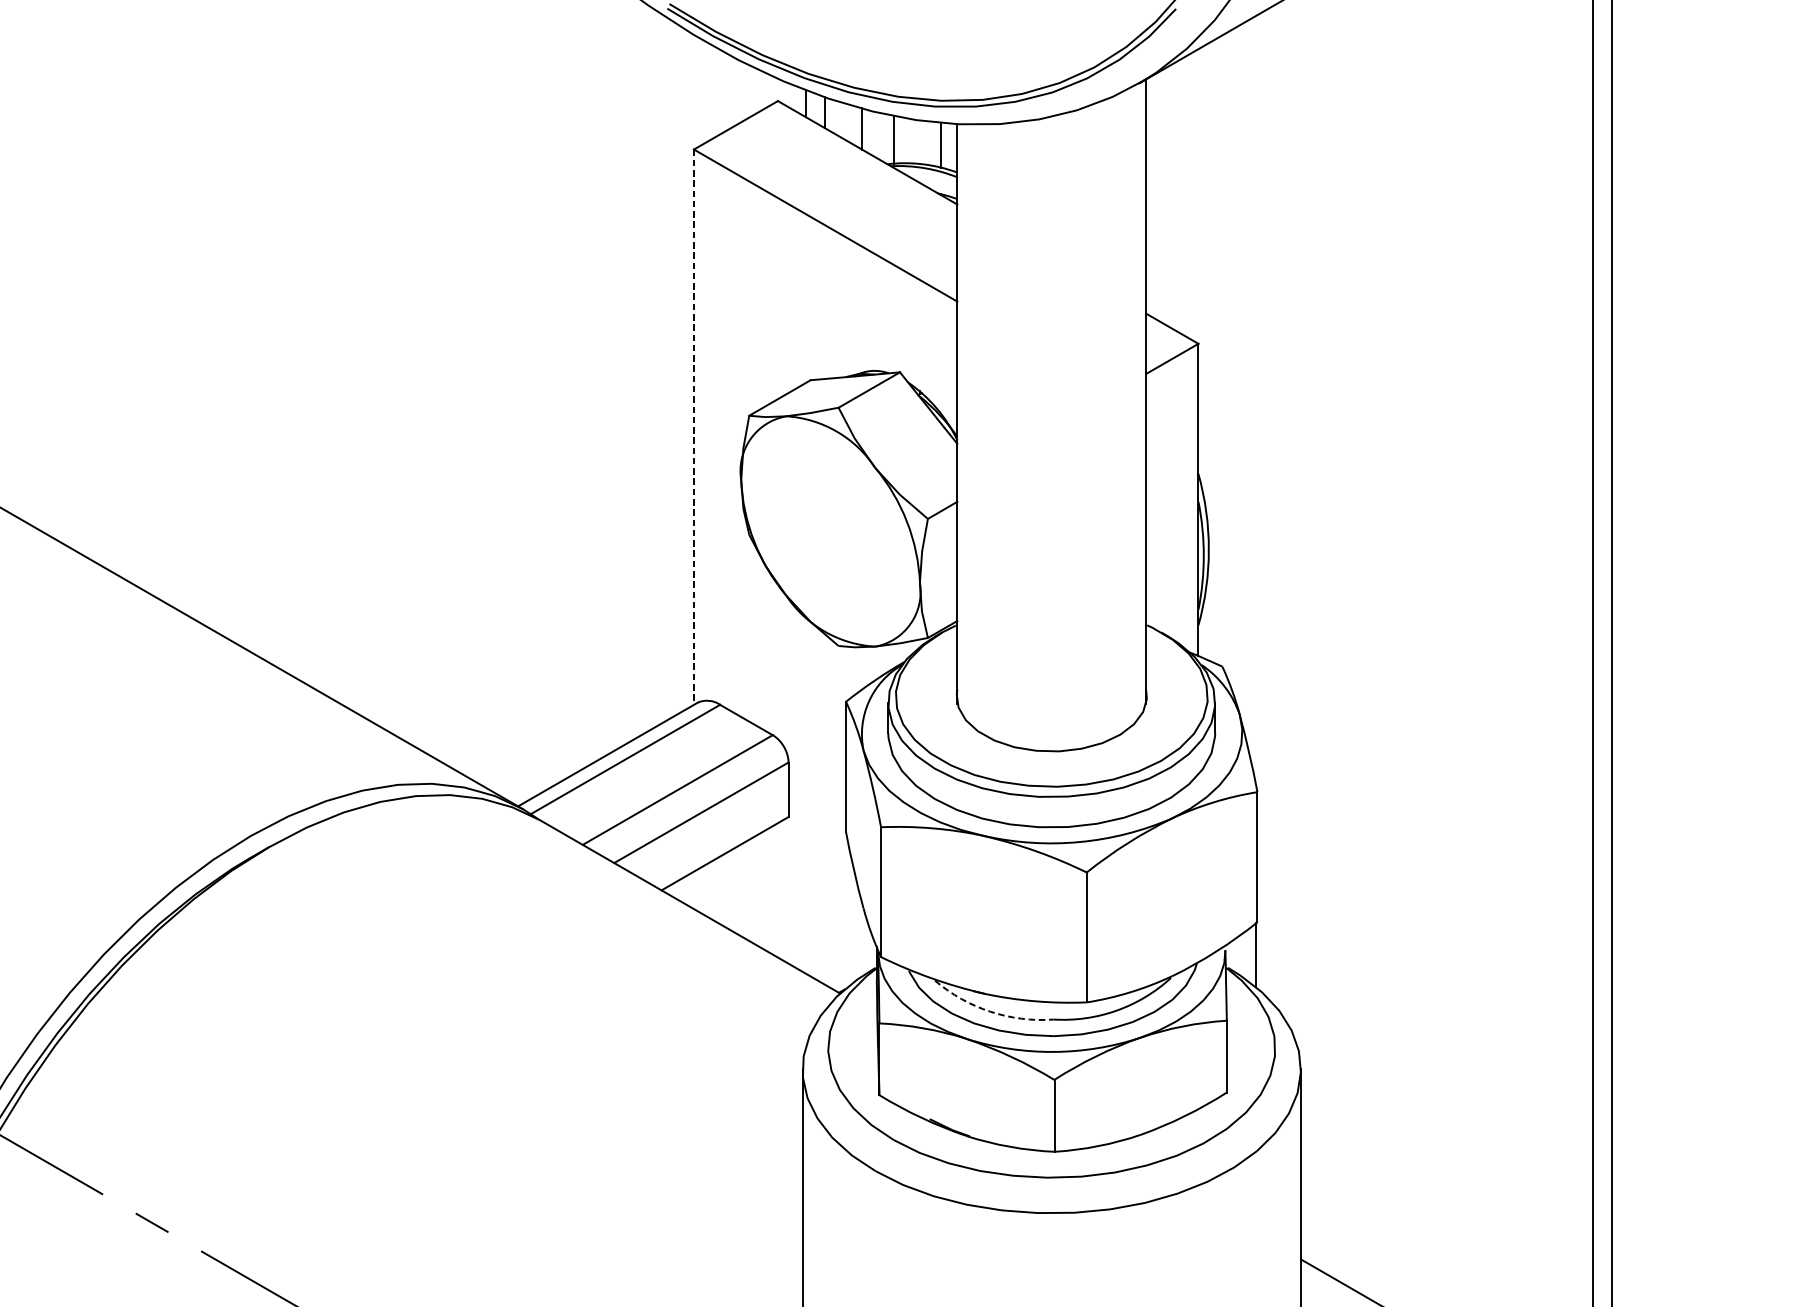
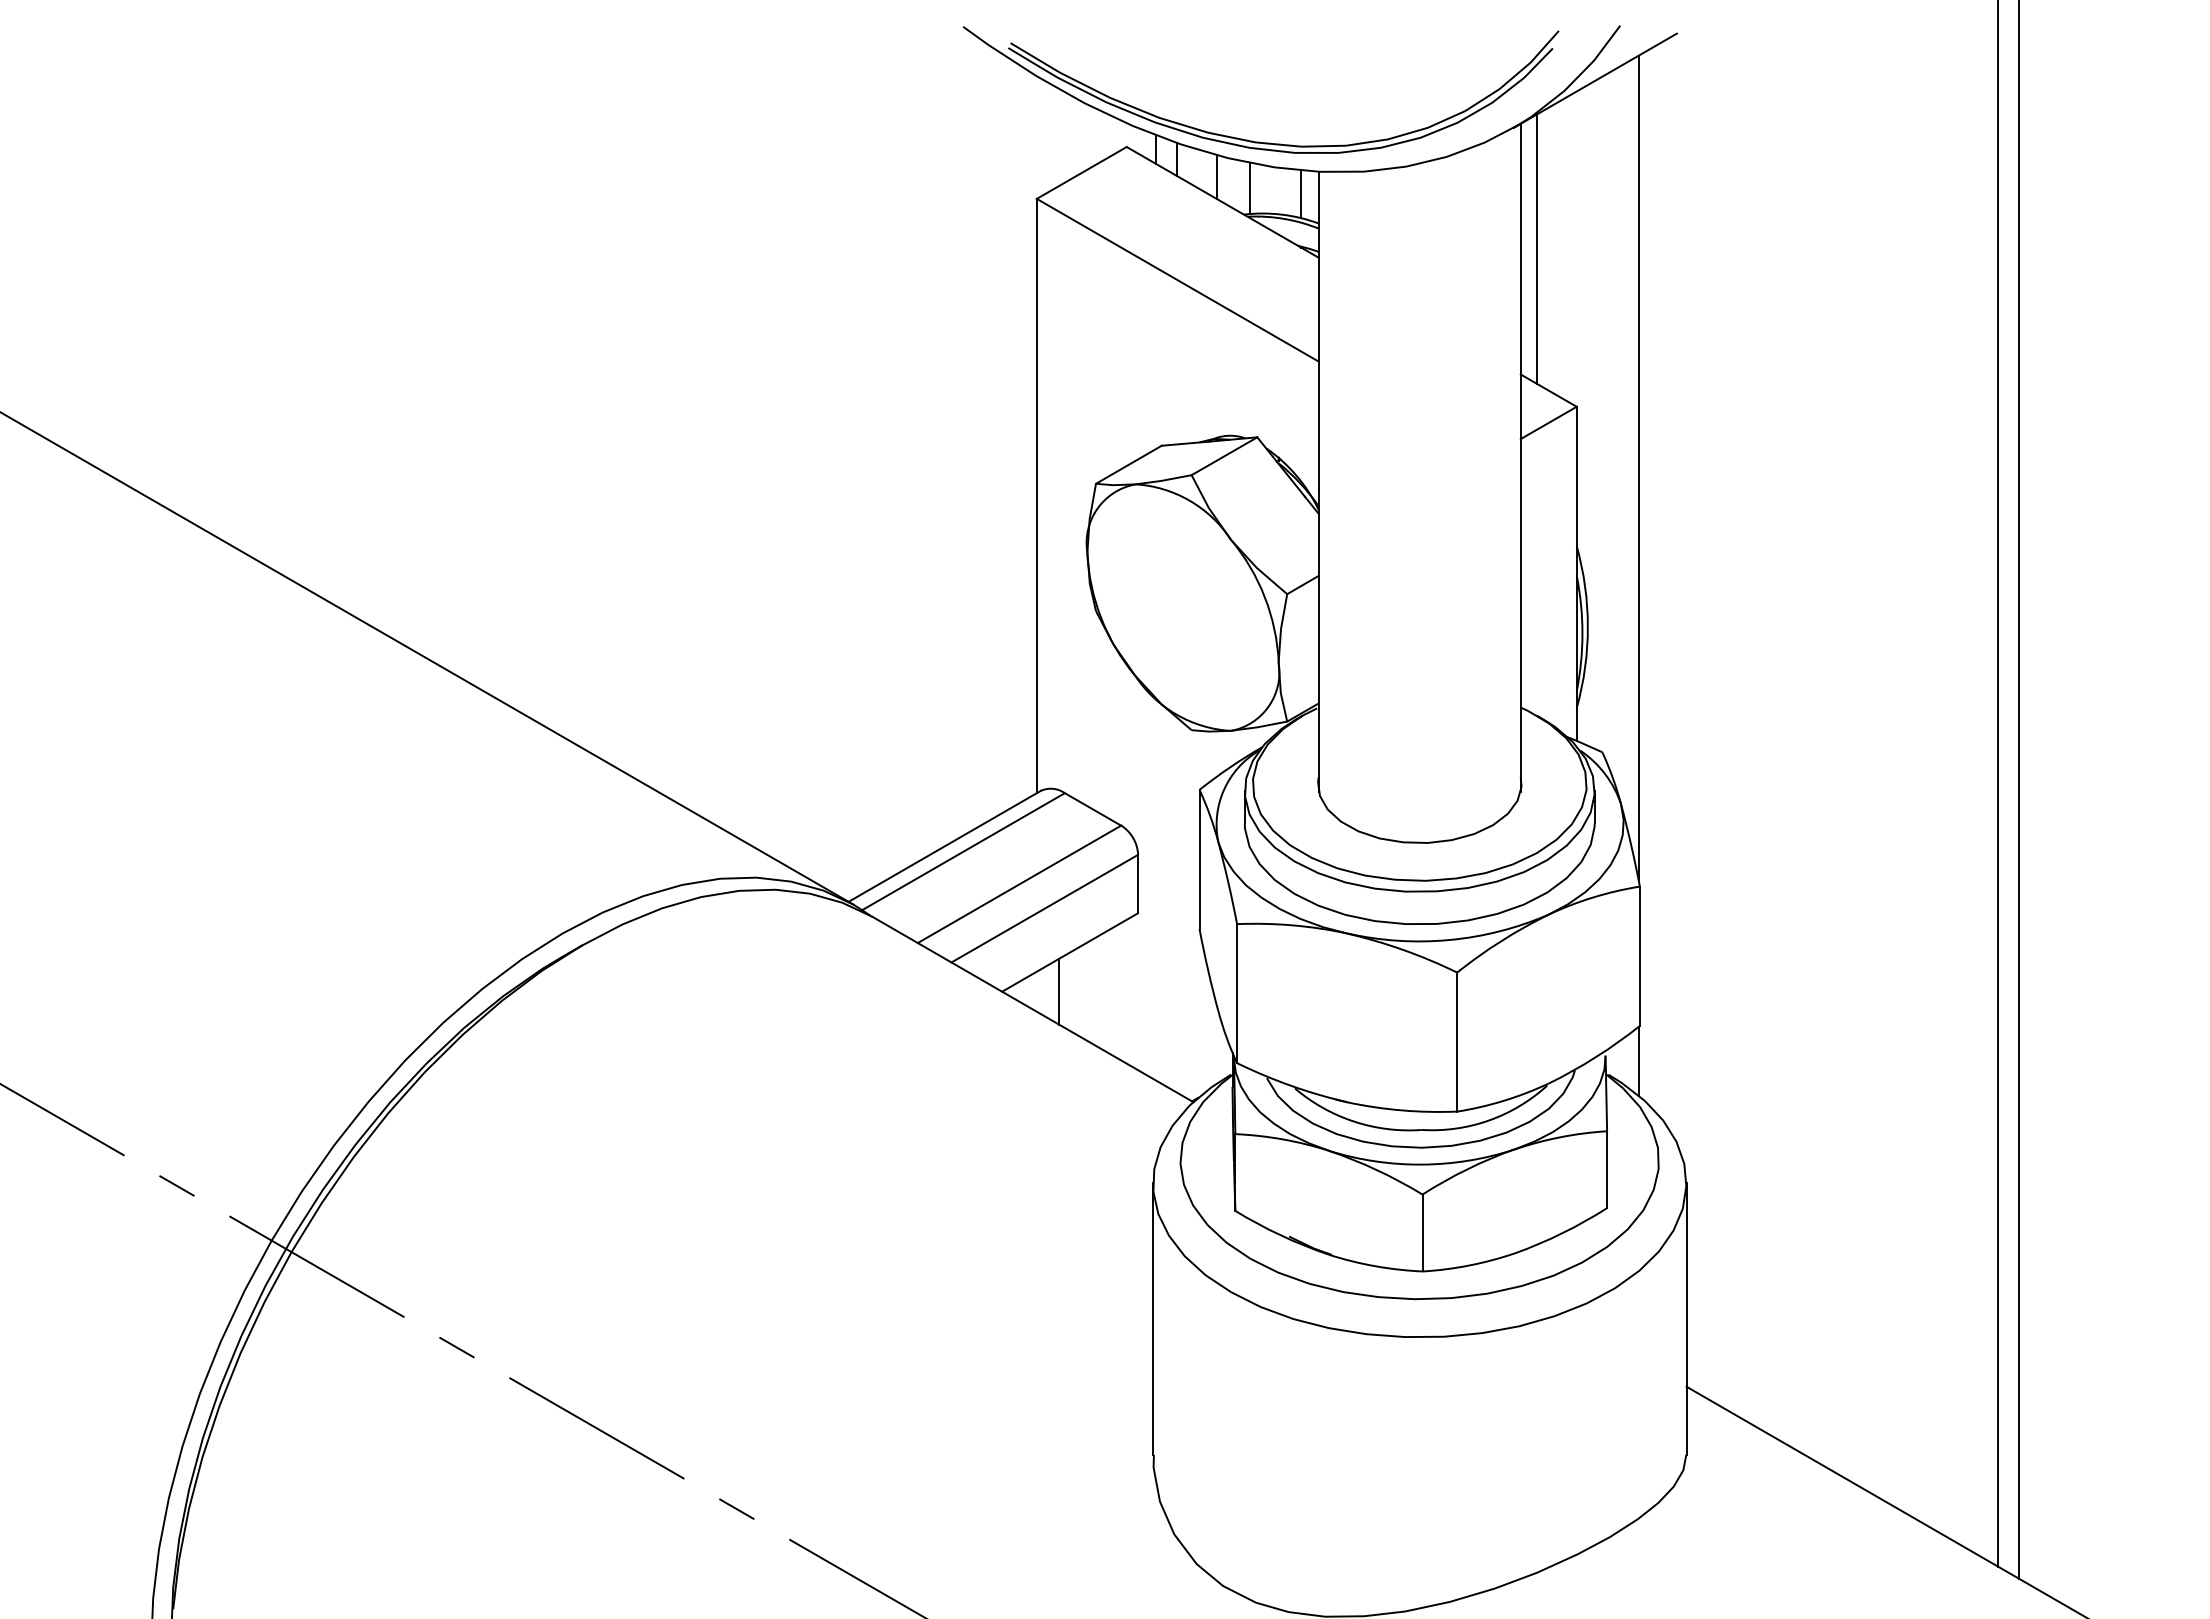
line: (1161, 196) -> (1537, 249), added
line: (1256, 400) -> (1638, 467), added
line: (693, 427) -> (1036, 496), dashed -> solid
line: (715, 890) -> (1059, 991), added
arc: (990, 1011) -> (1354, 1121), dashed -> solid

